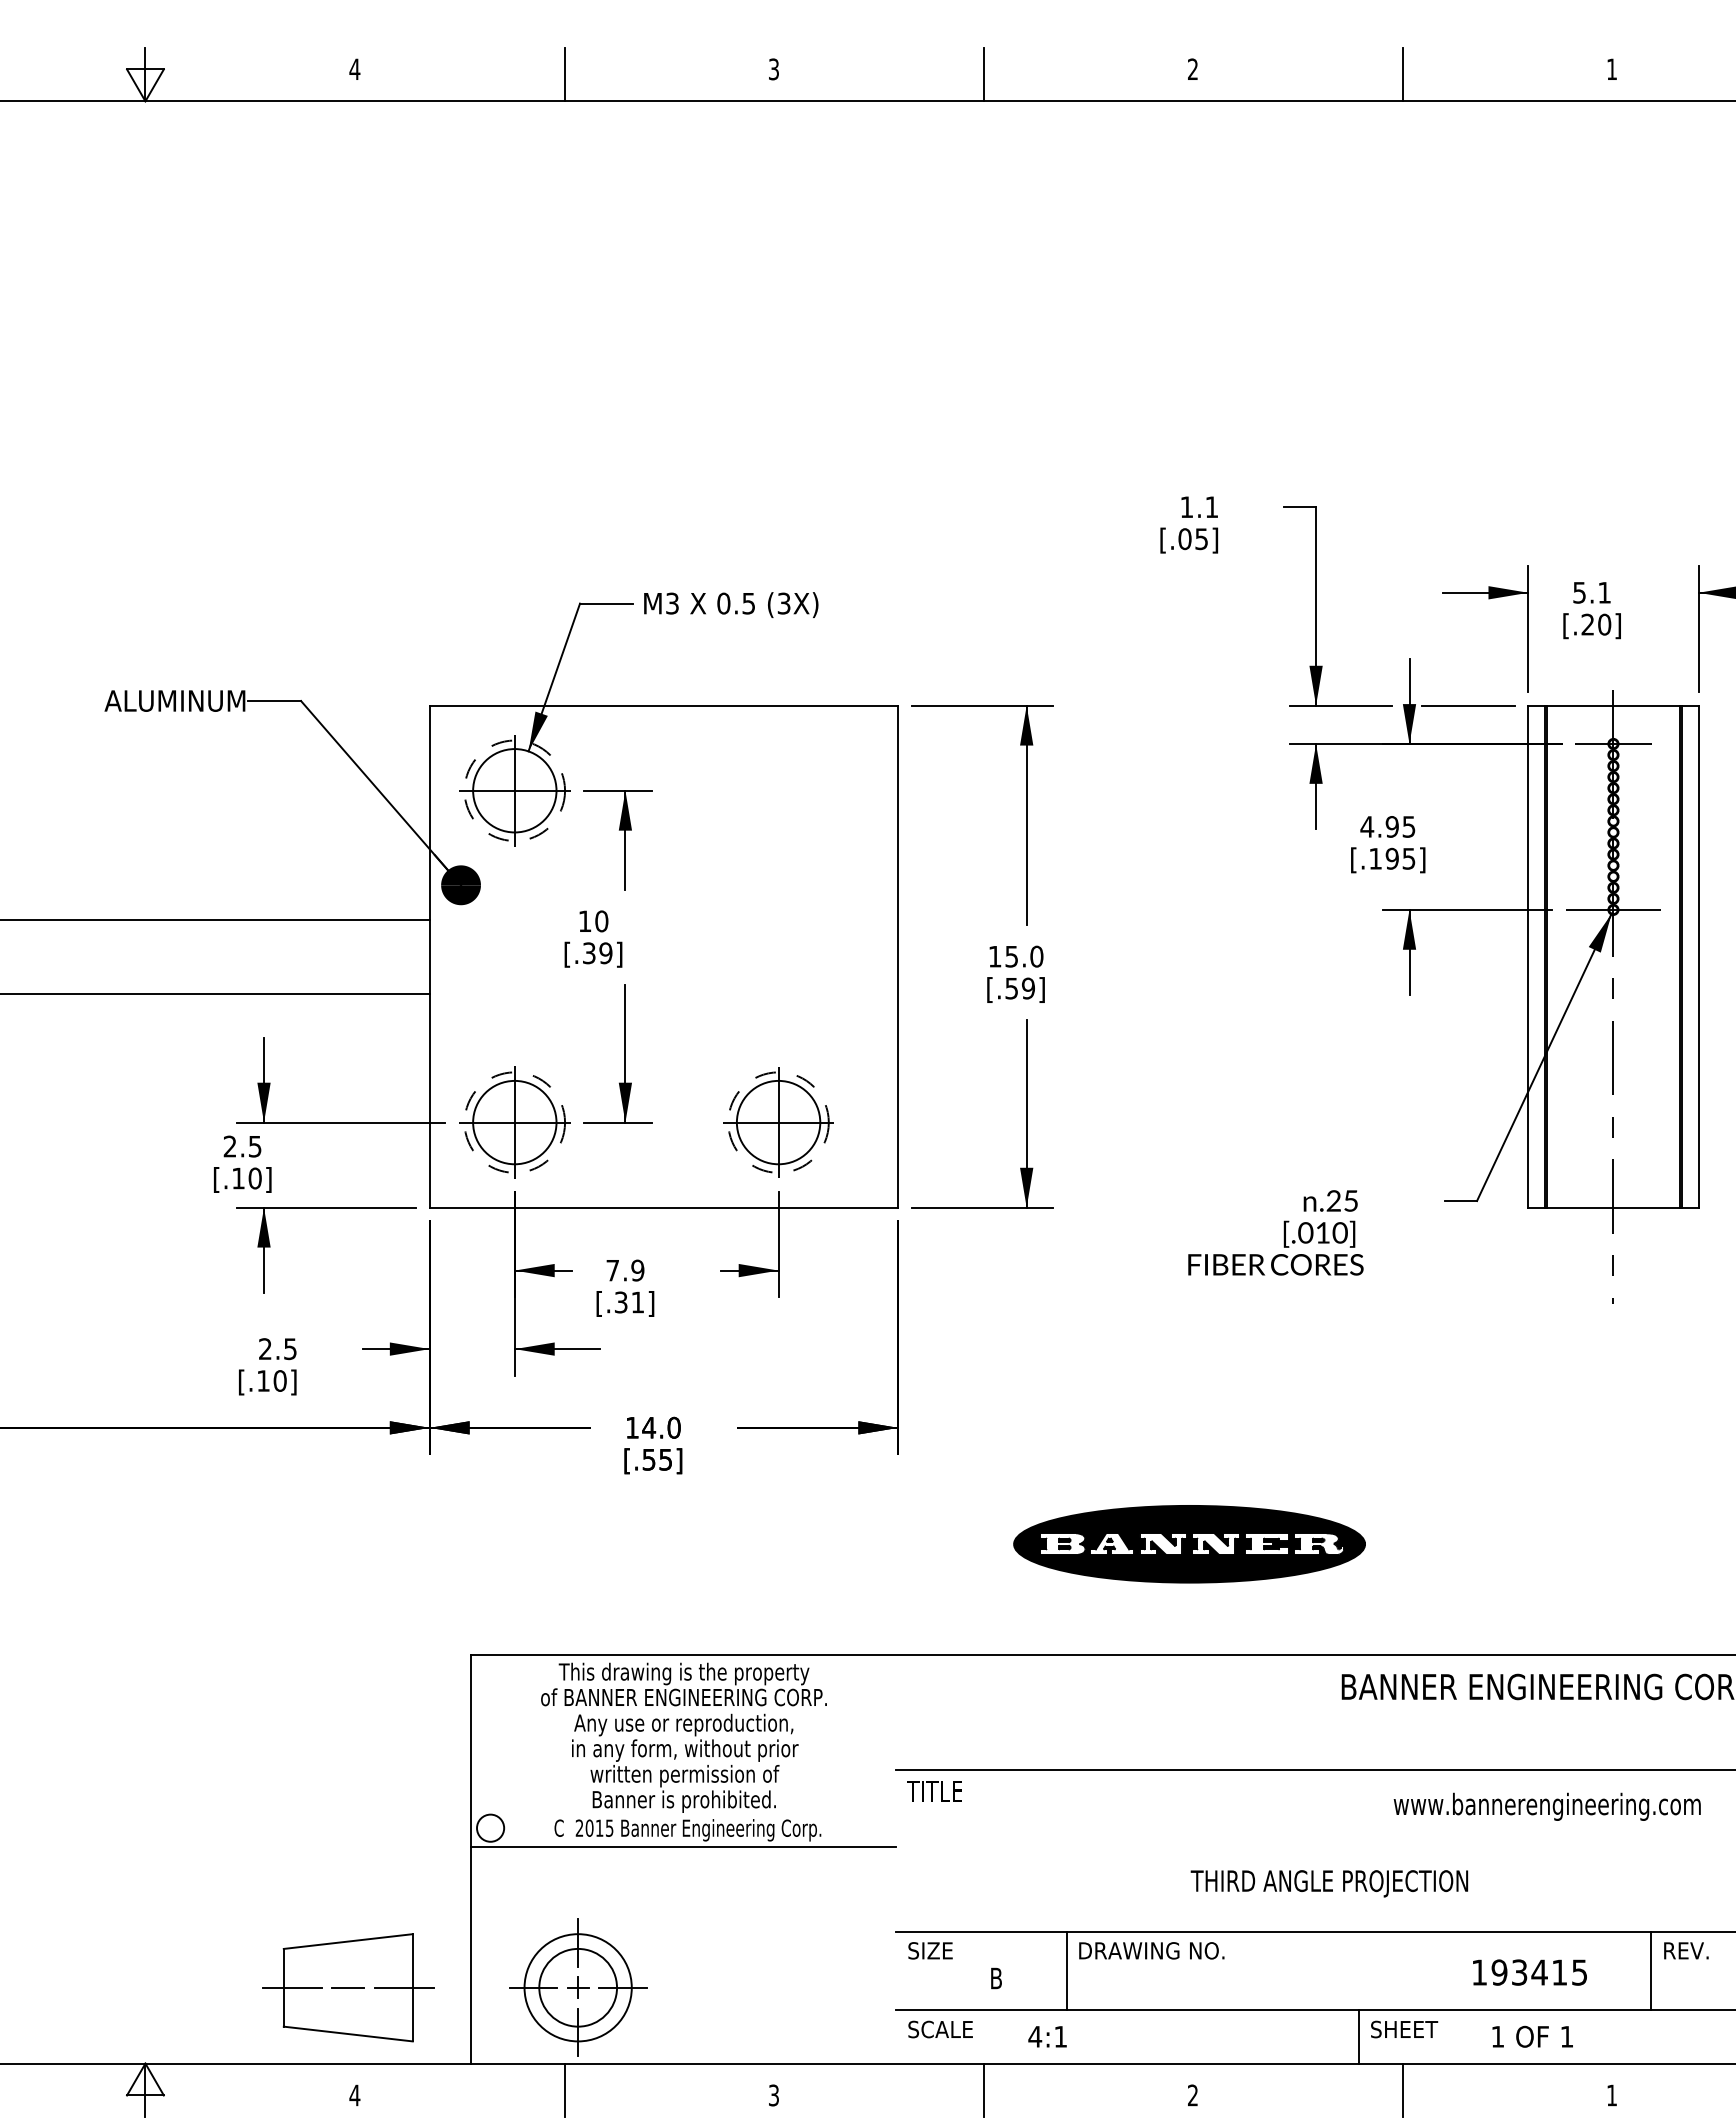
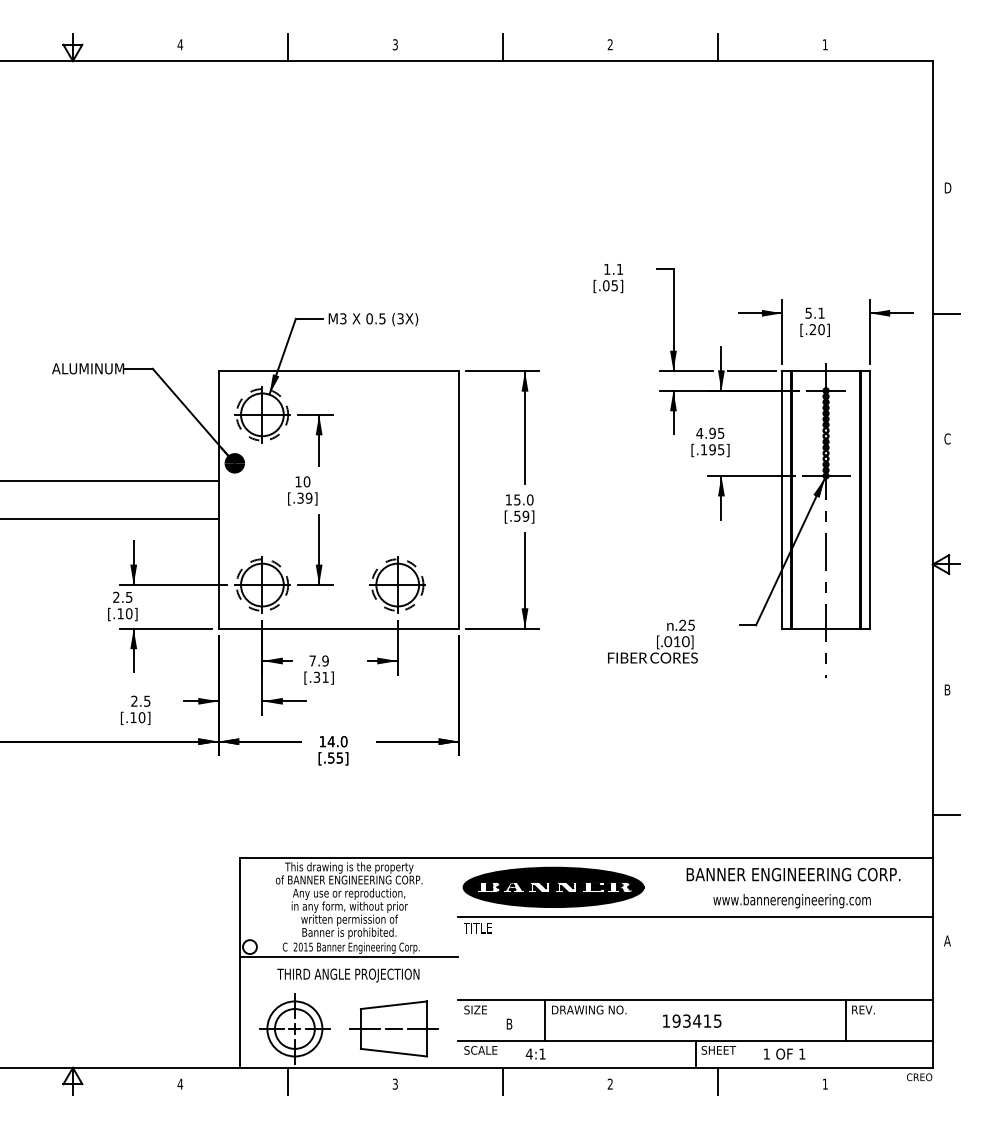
part: (1189, 1542) -> (553, 886), moved
text: (1546, 1807) -> (791, 901), moved
text: (1329, 1883) -> (348, 975), moved
text: (1530, 1971) -> (692, 1020), moved
part: (347, 1986) -> (393, 1028), moved

